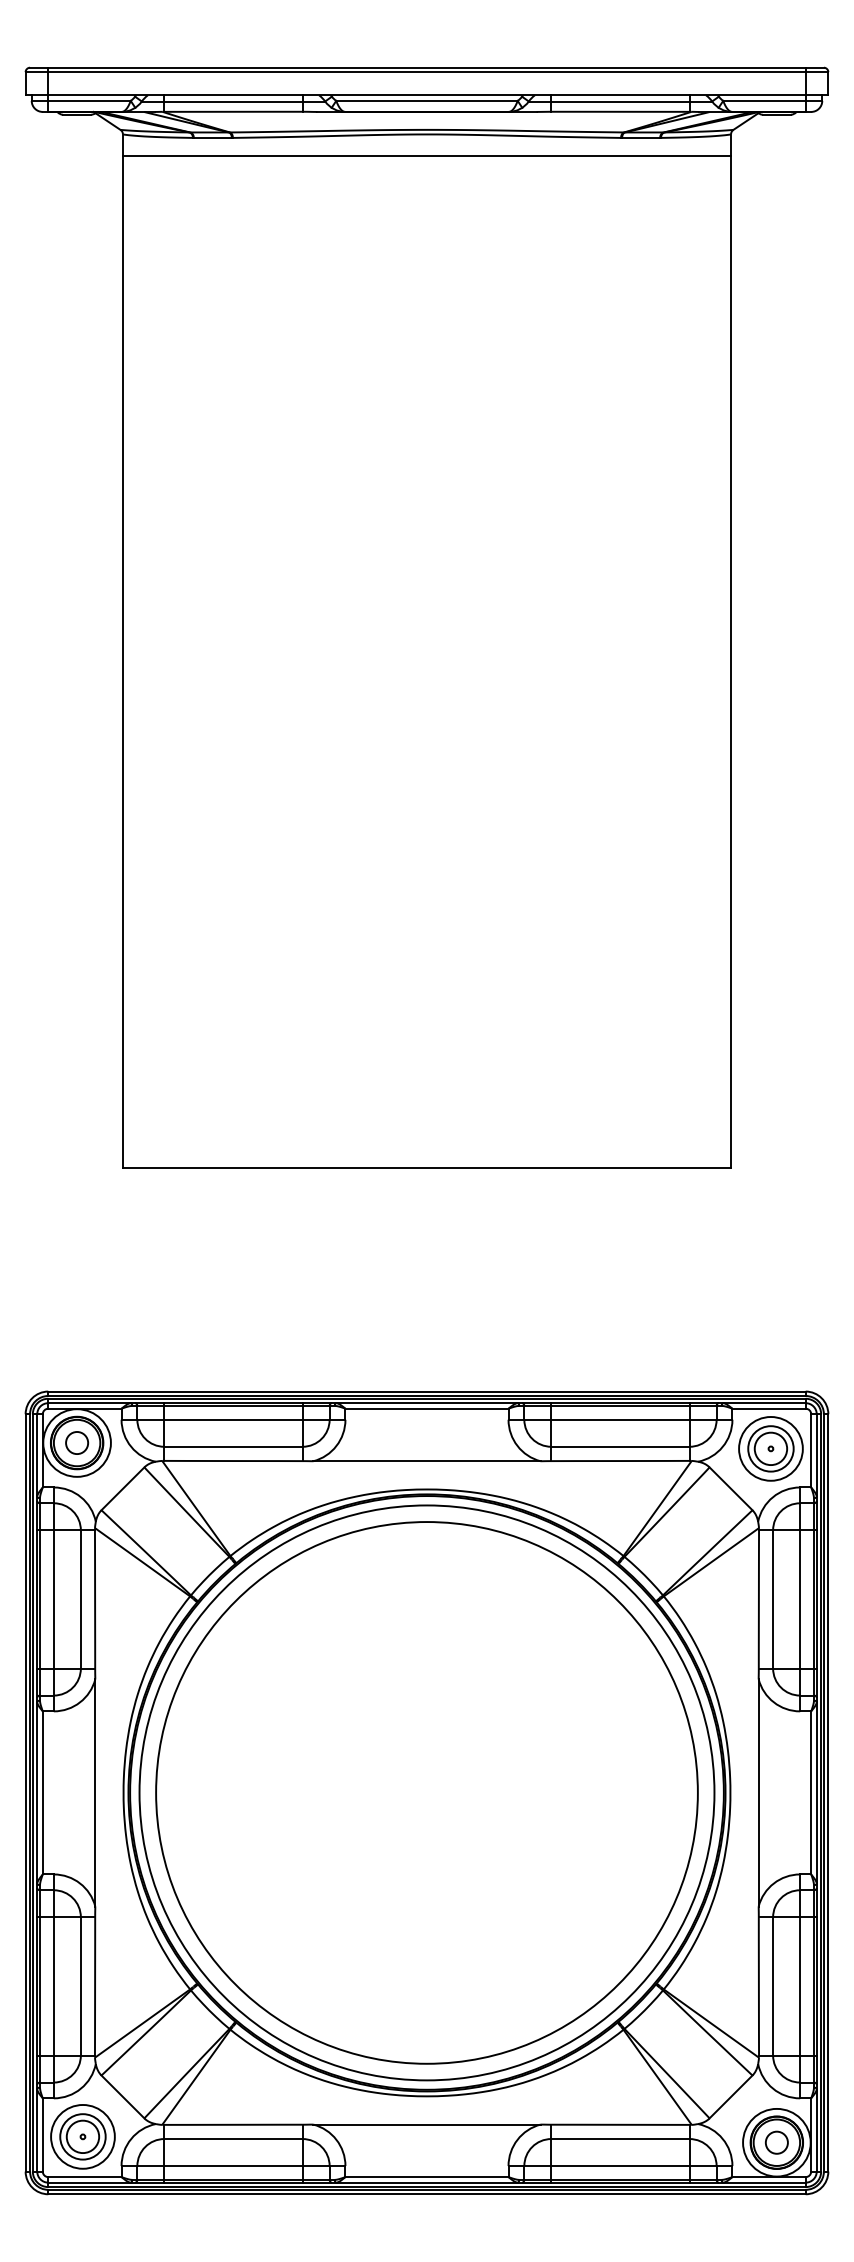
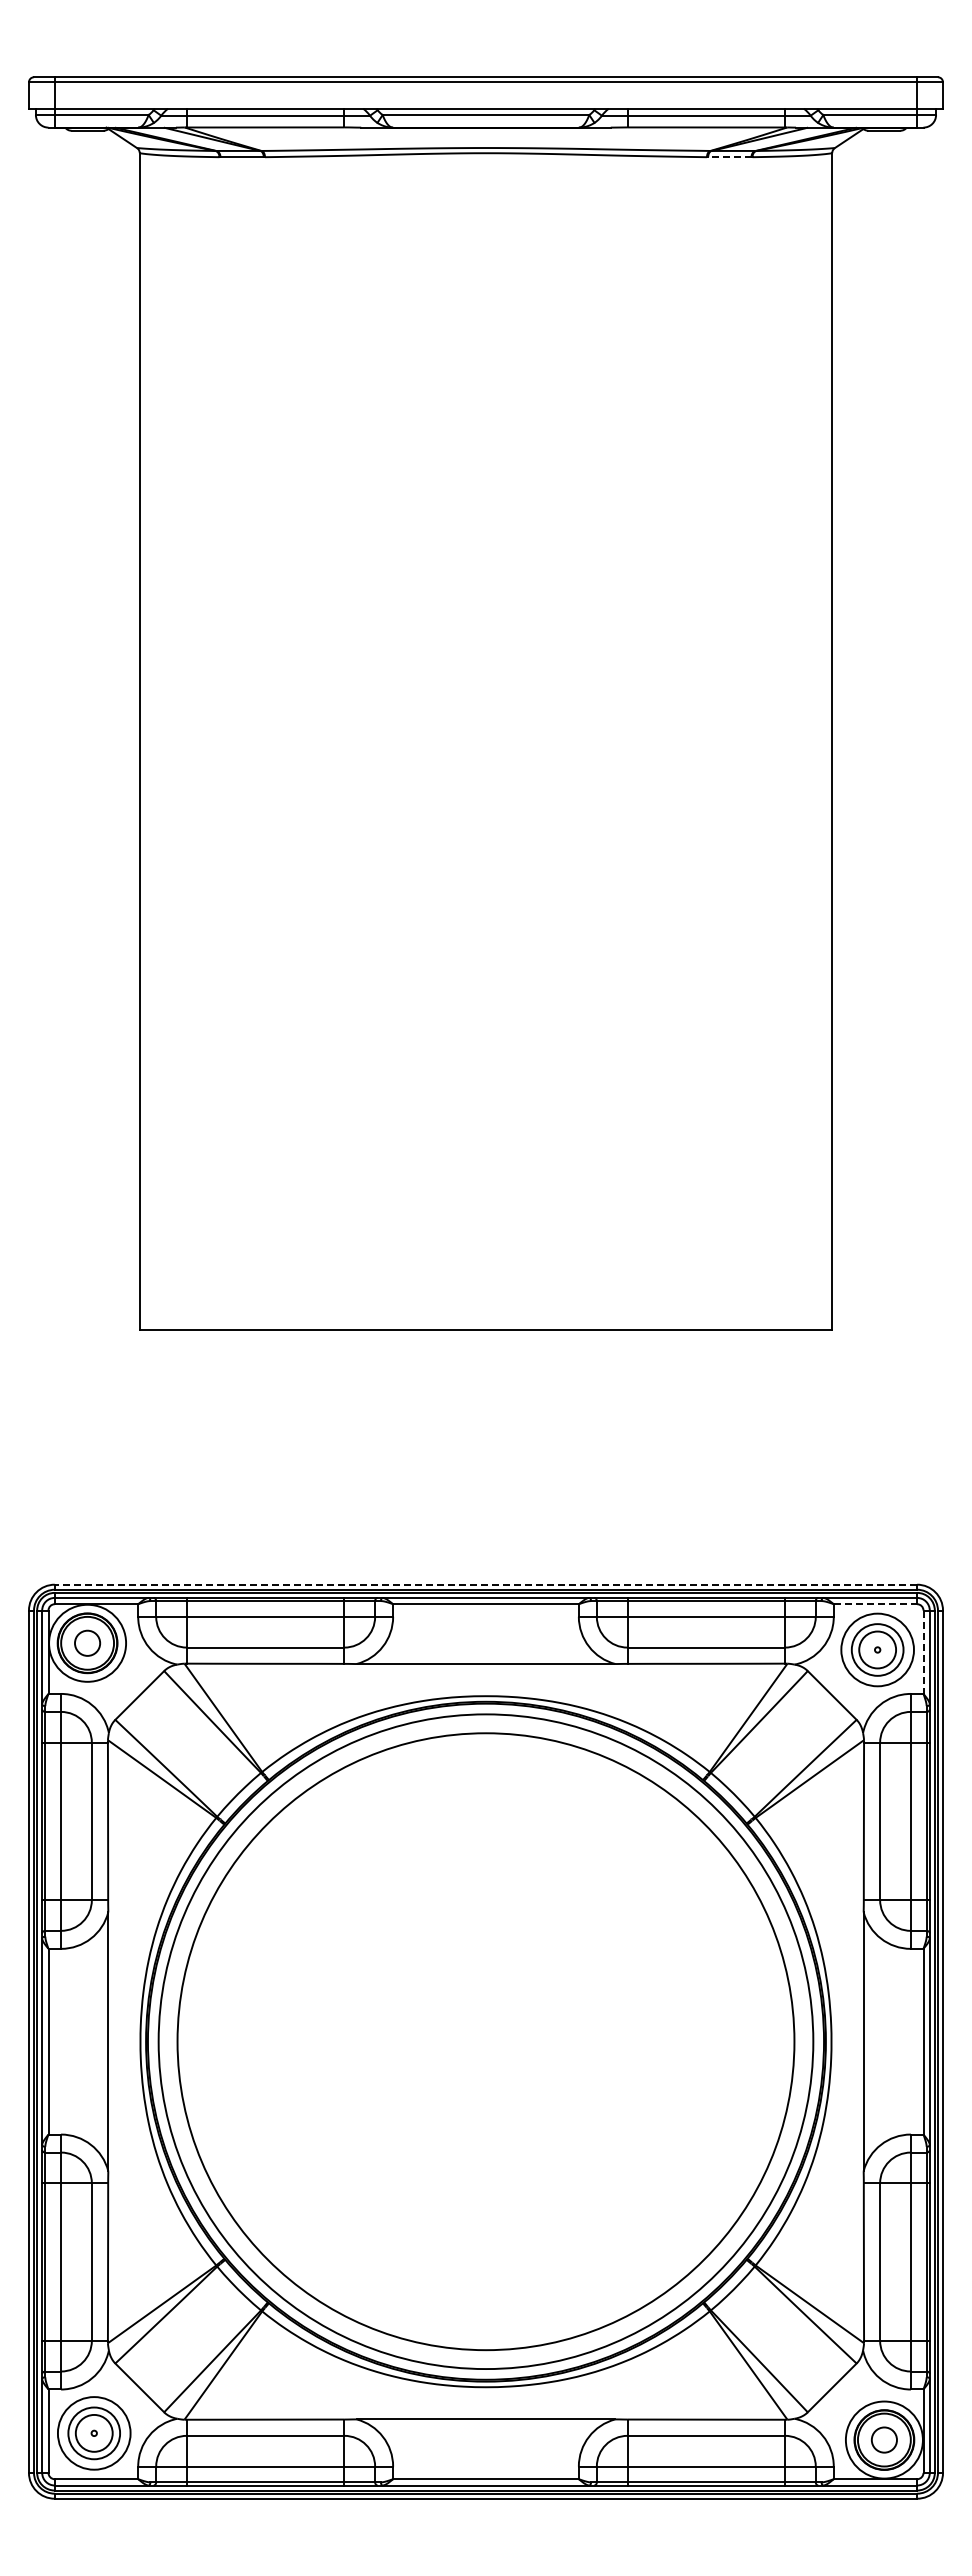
line: (640, 138) -> (729, 157), solid -> dashed
line: (426, 155) -> (485, 177), removed
line: (426, 1391) -> (485, 1584), solid -> dashed
line: (769, 1408) -> (875, 1604), solid -> dashed
line: (811, 1451) -> (923, 1652), solid -> dashed

